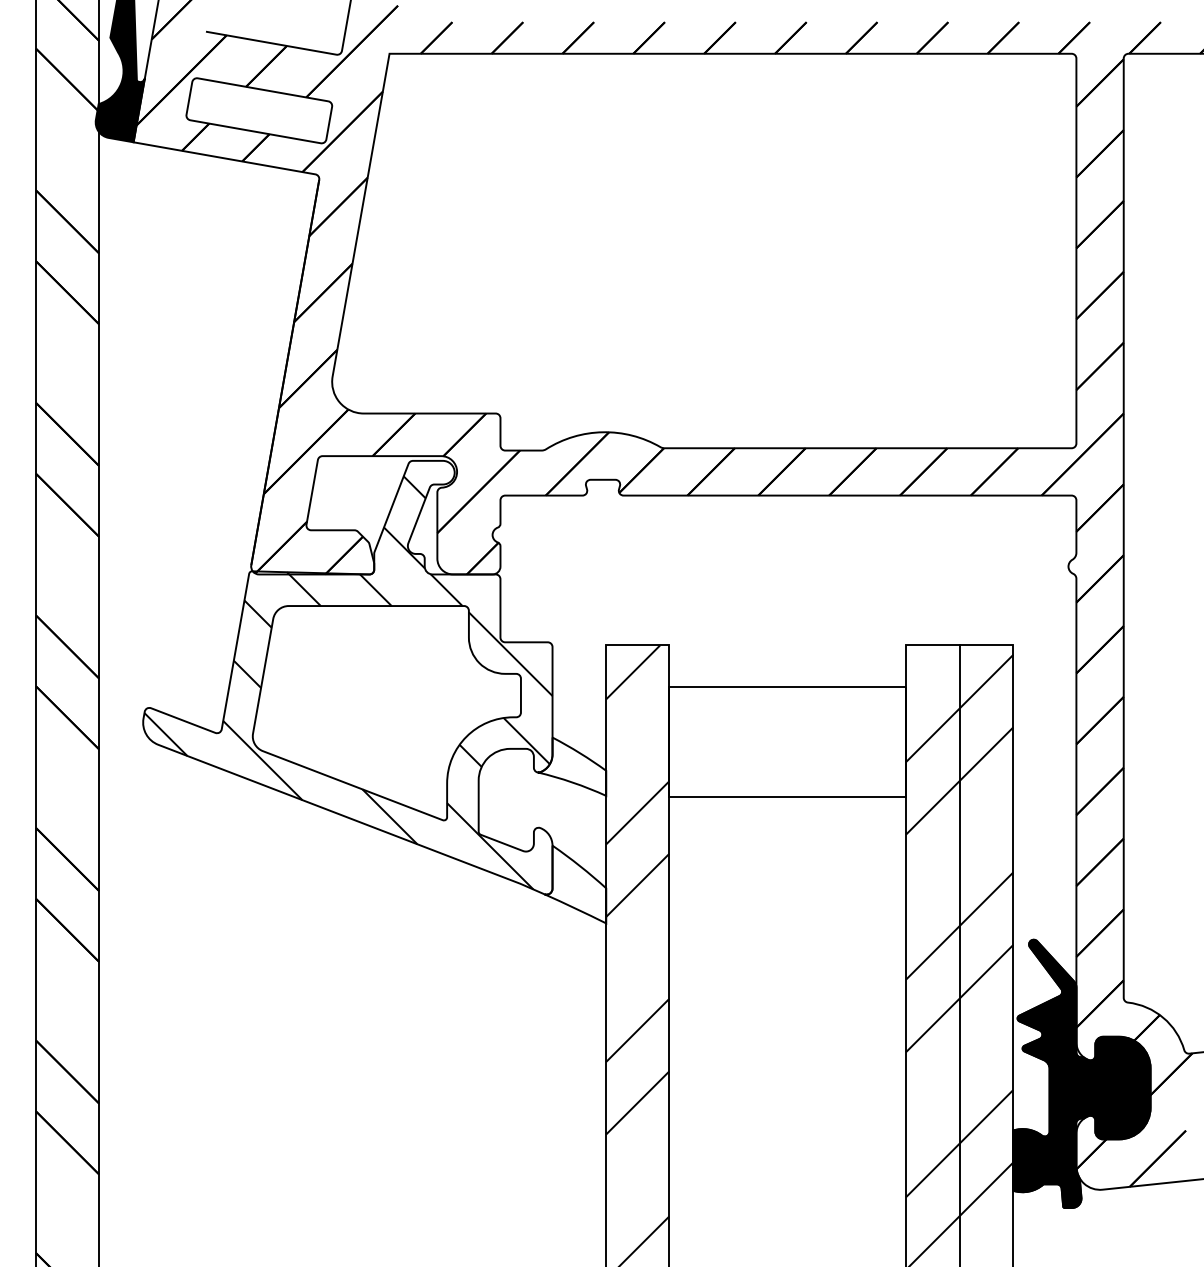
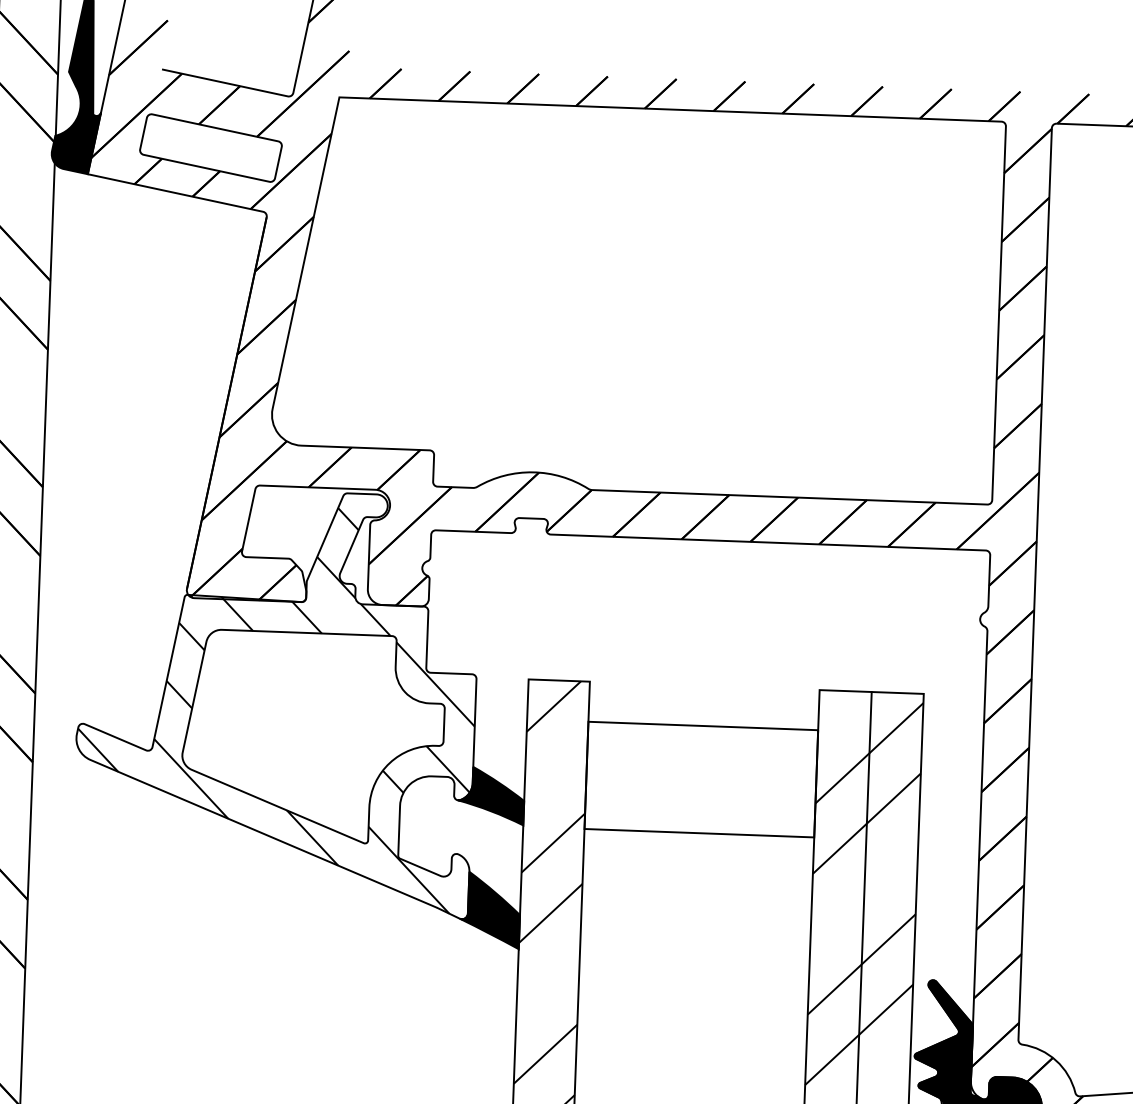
fill: (571, 766) -> (490, 795), added
fill: (575, 884) -> (490, 910), added

